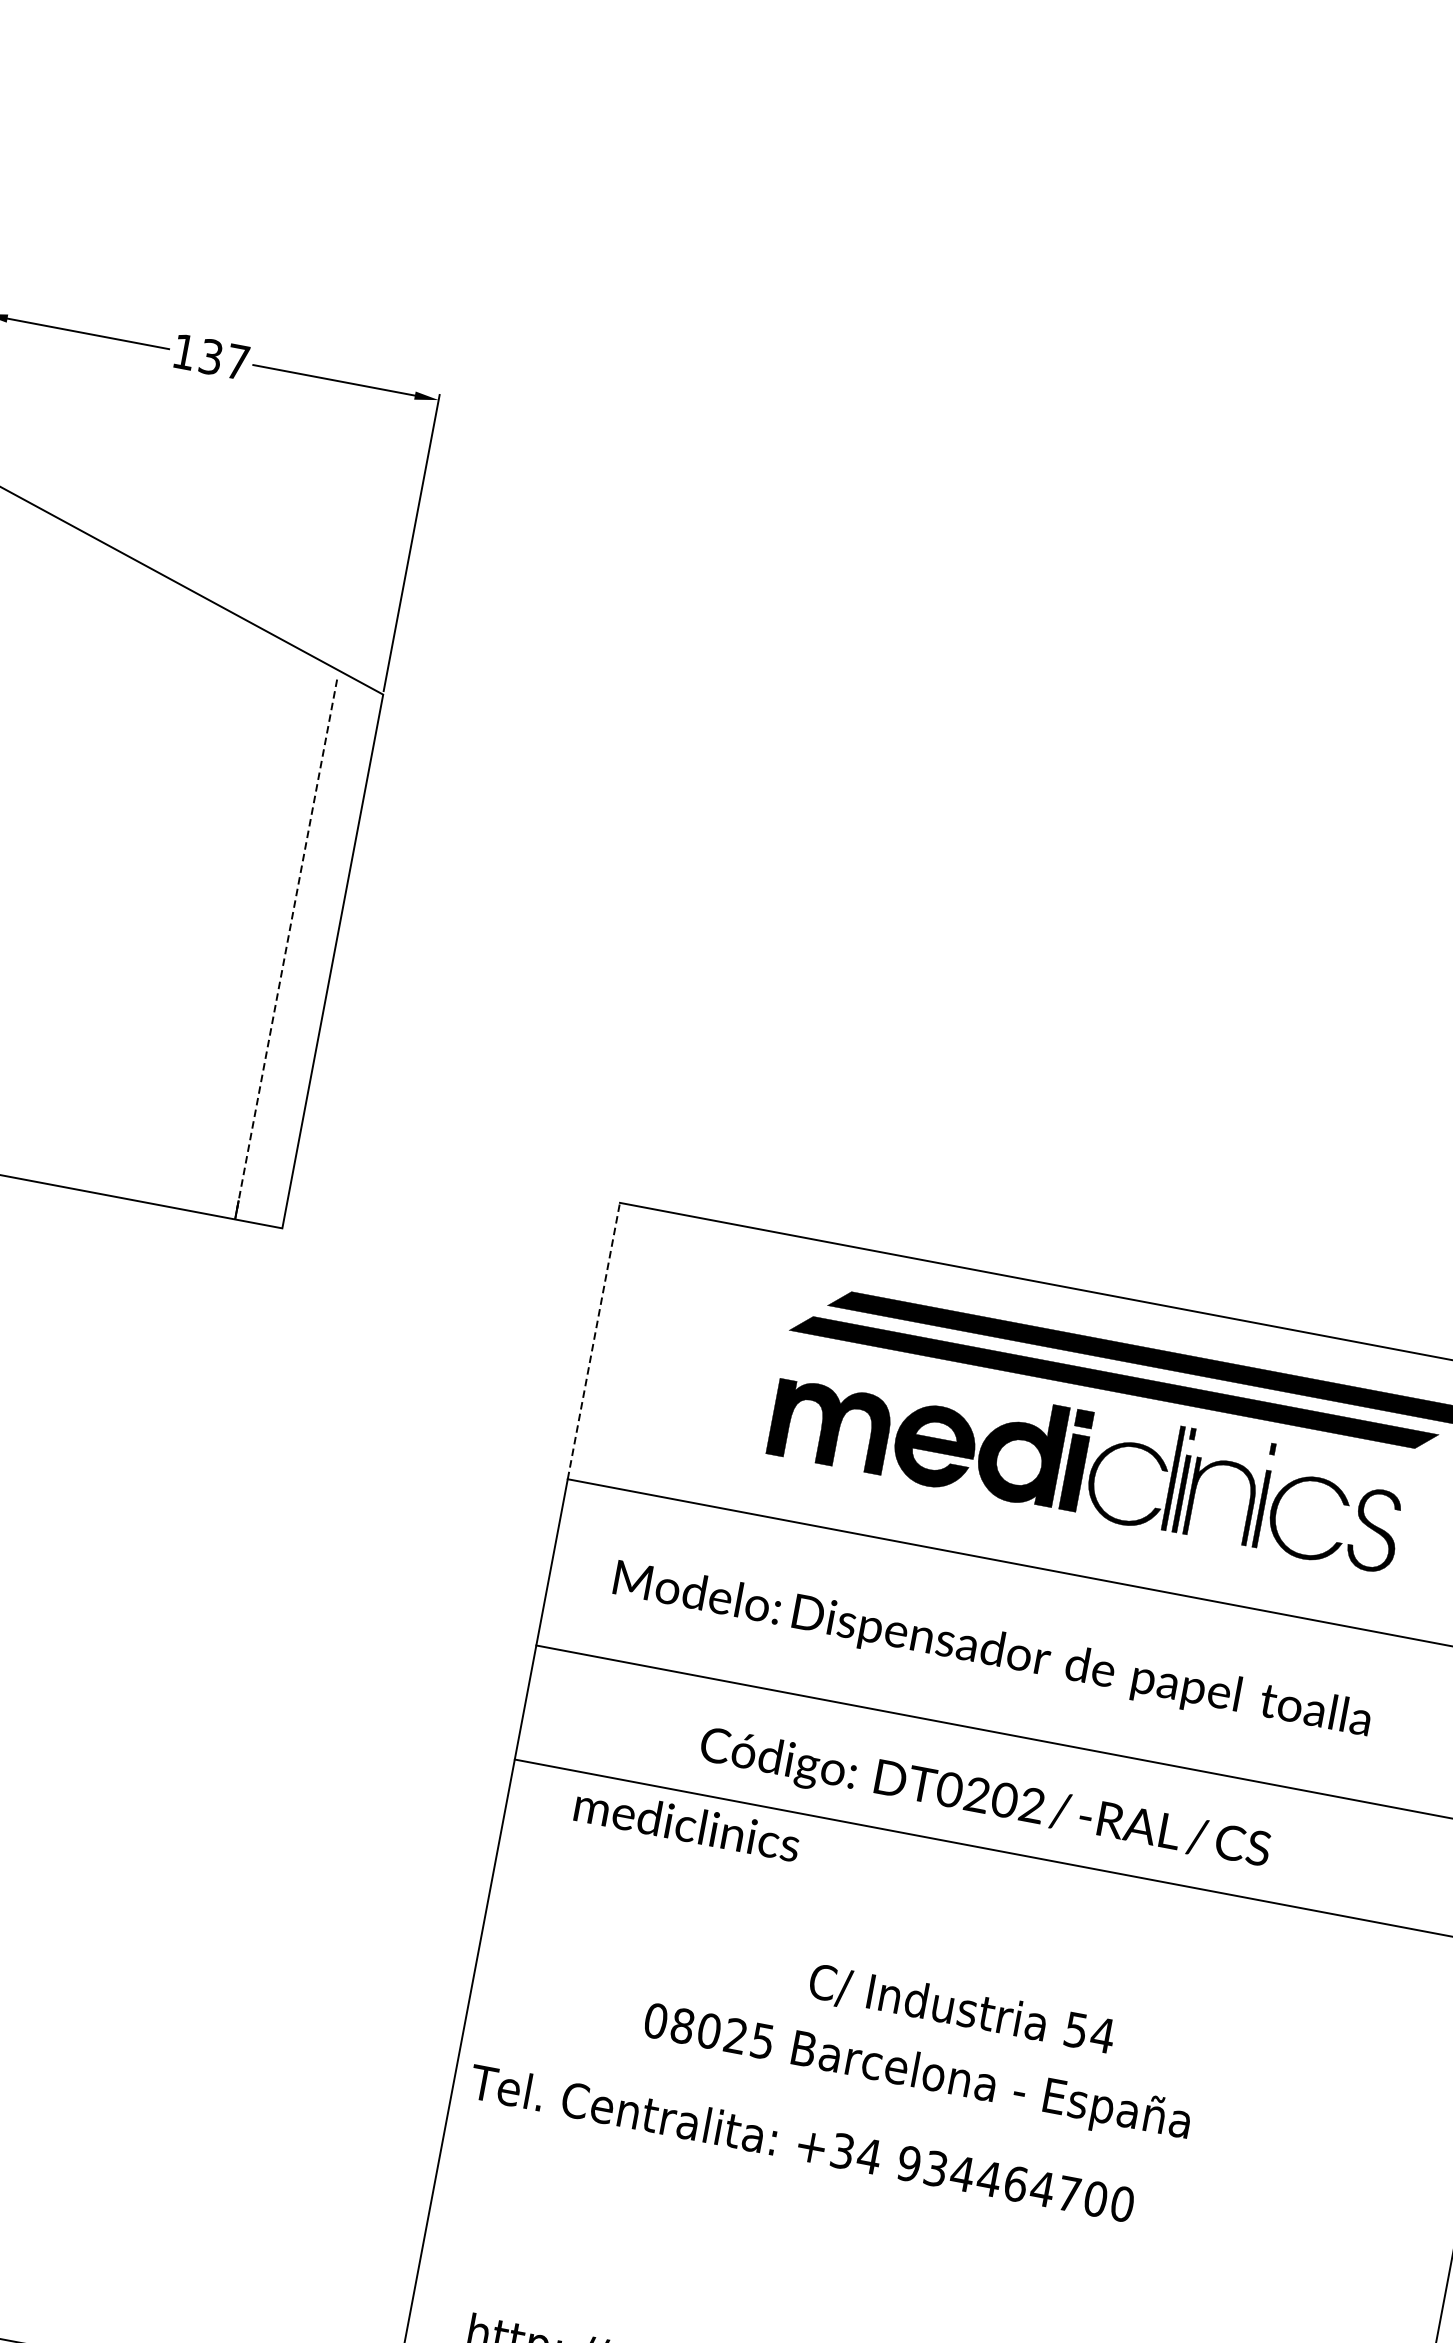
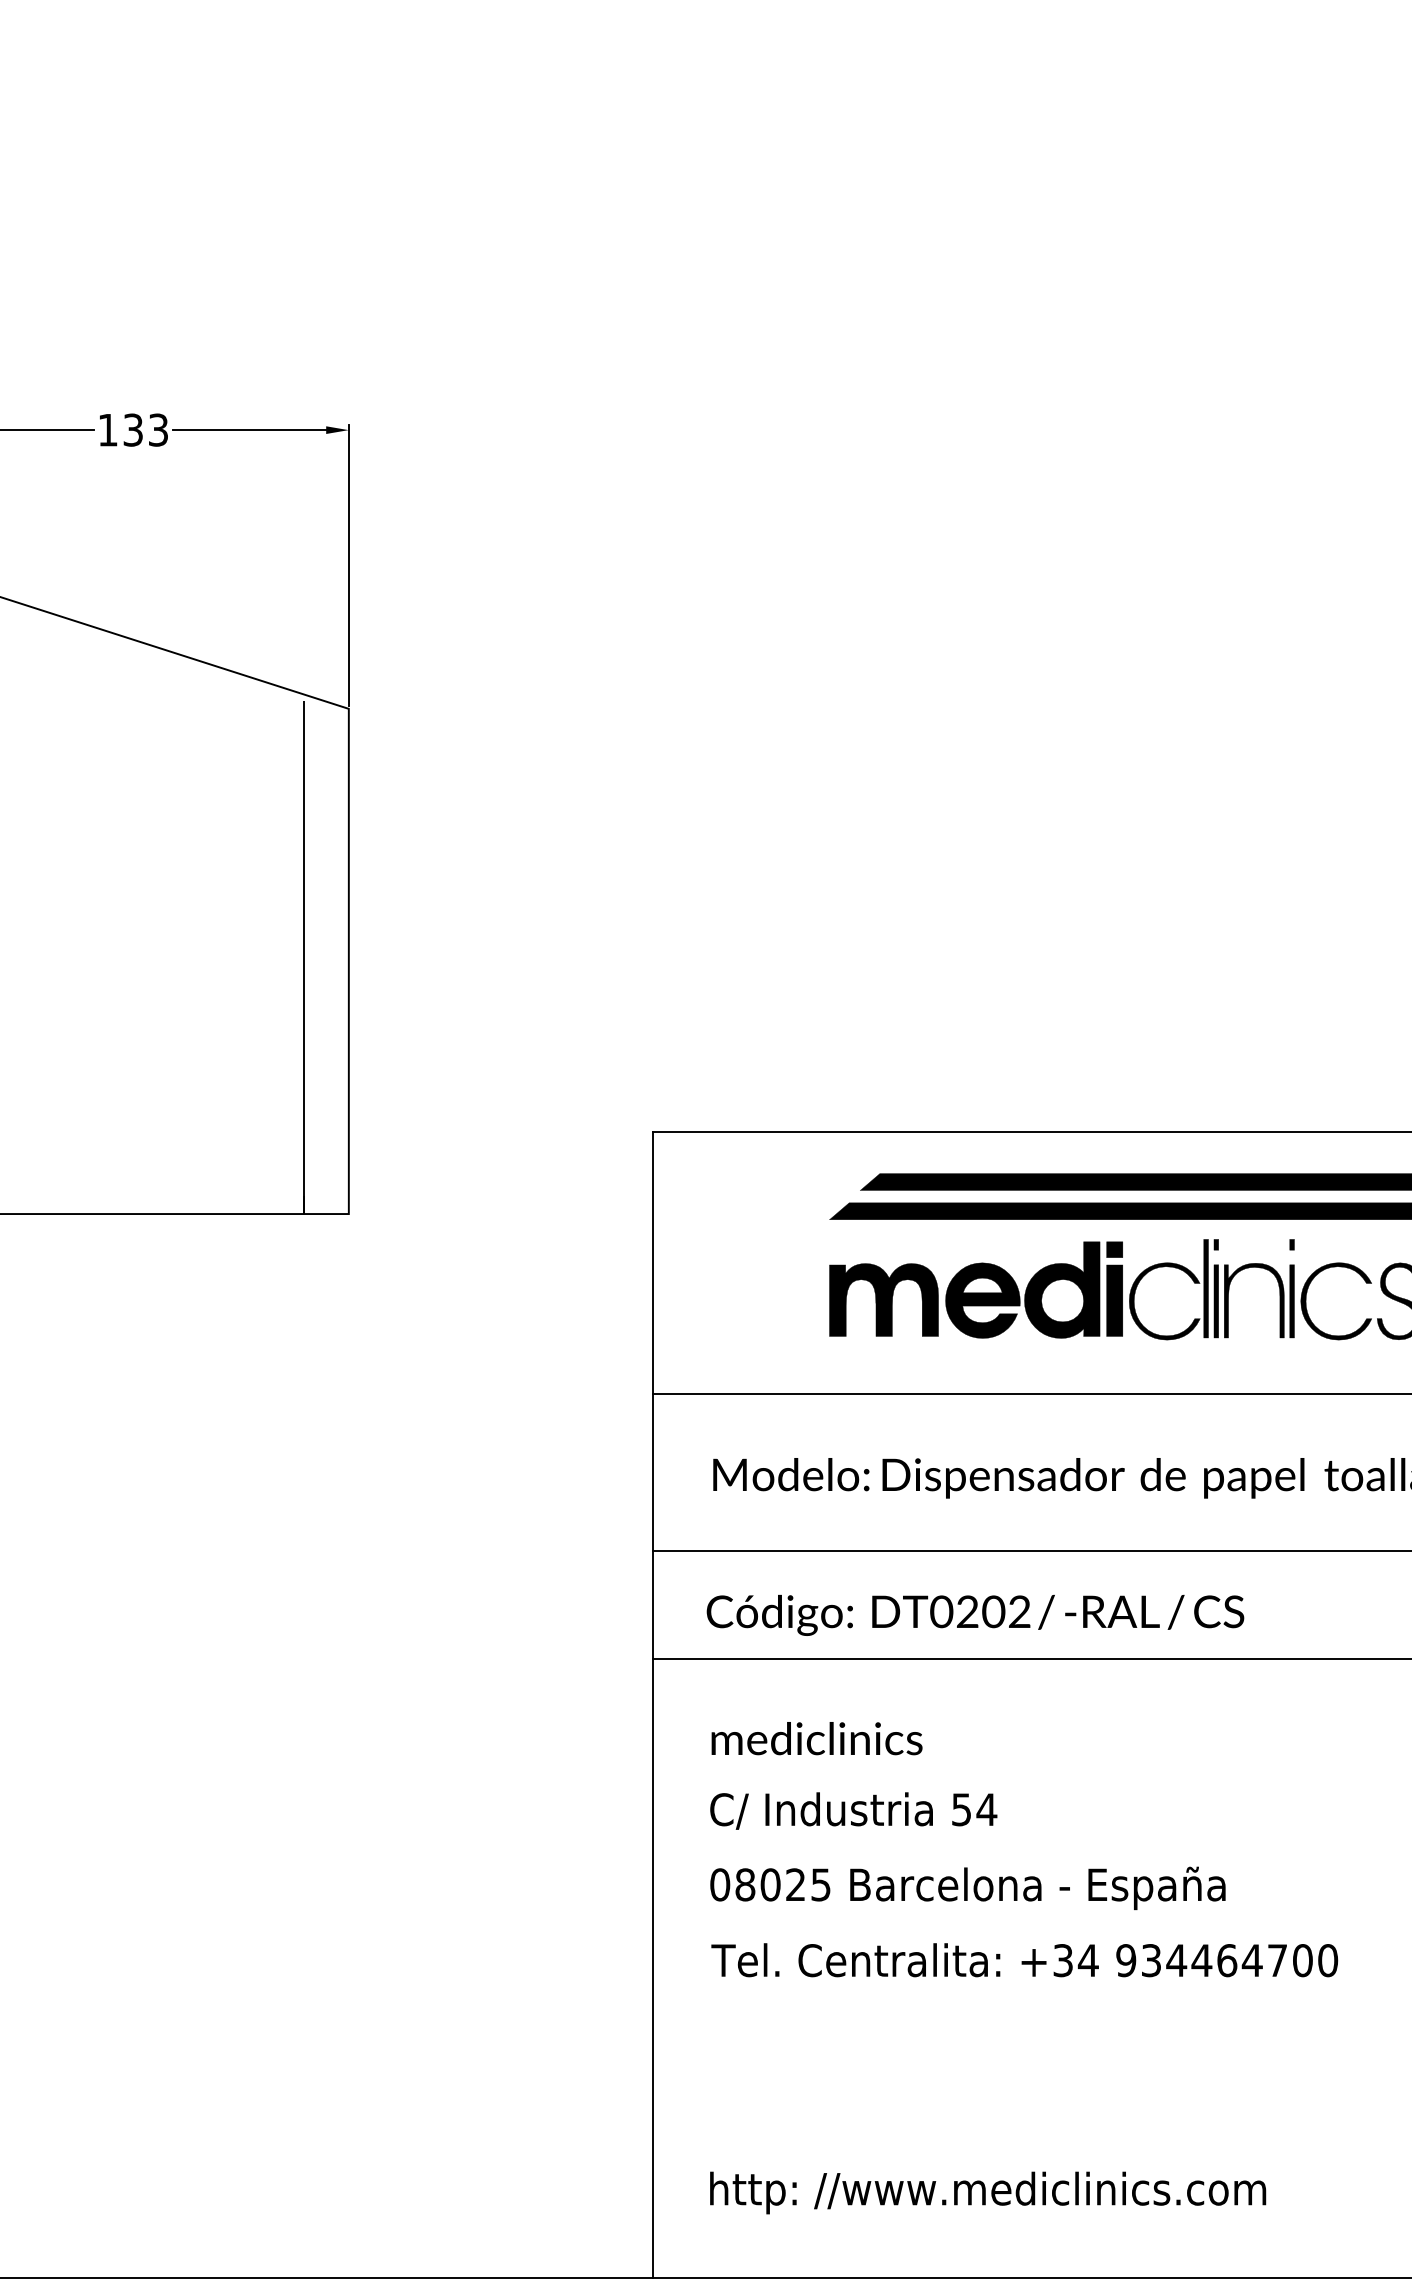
text: (237, 361) -> (158, 429), 137 -> 133
line: (287, 944) -> (304, 953), dashed -> solid
line: (593, 1341) -> (652, 1263), dashed -> solid
text: (984, 1800) -> (975, 1615), moved
text: (687, 1824) -> (816, 1738), moved
text: (961, 2009) -> (853, 1810), moved
text: (916, 2074) -> (967, 1888), moved
text: (801, 2143) -> (1024, 1960), moved

